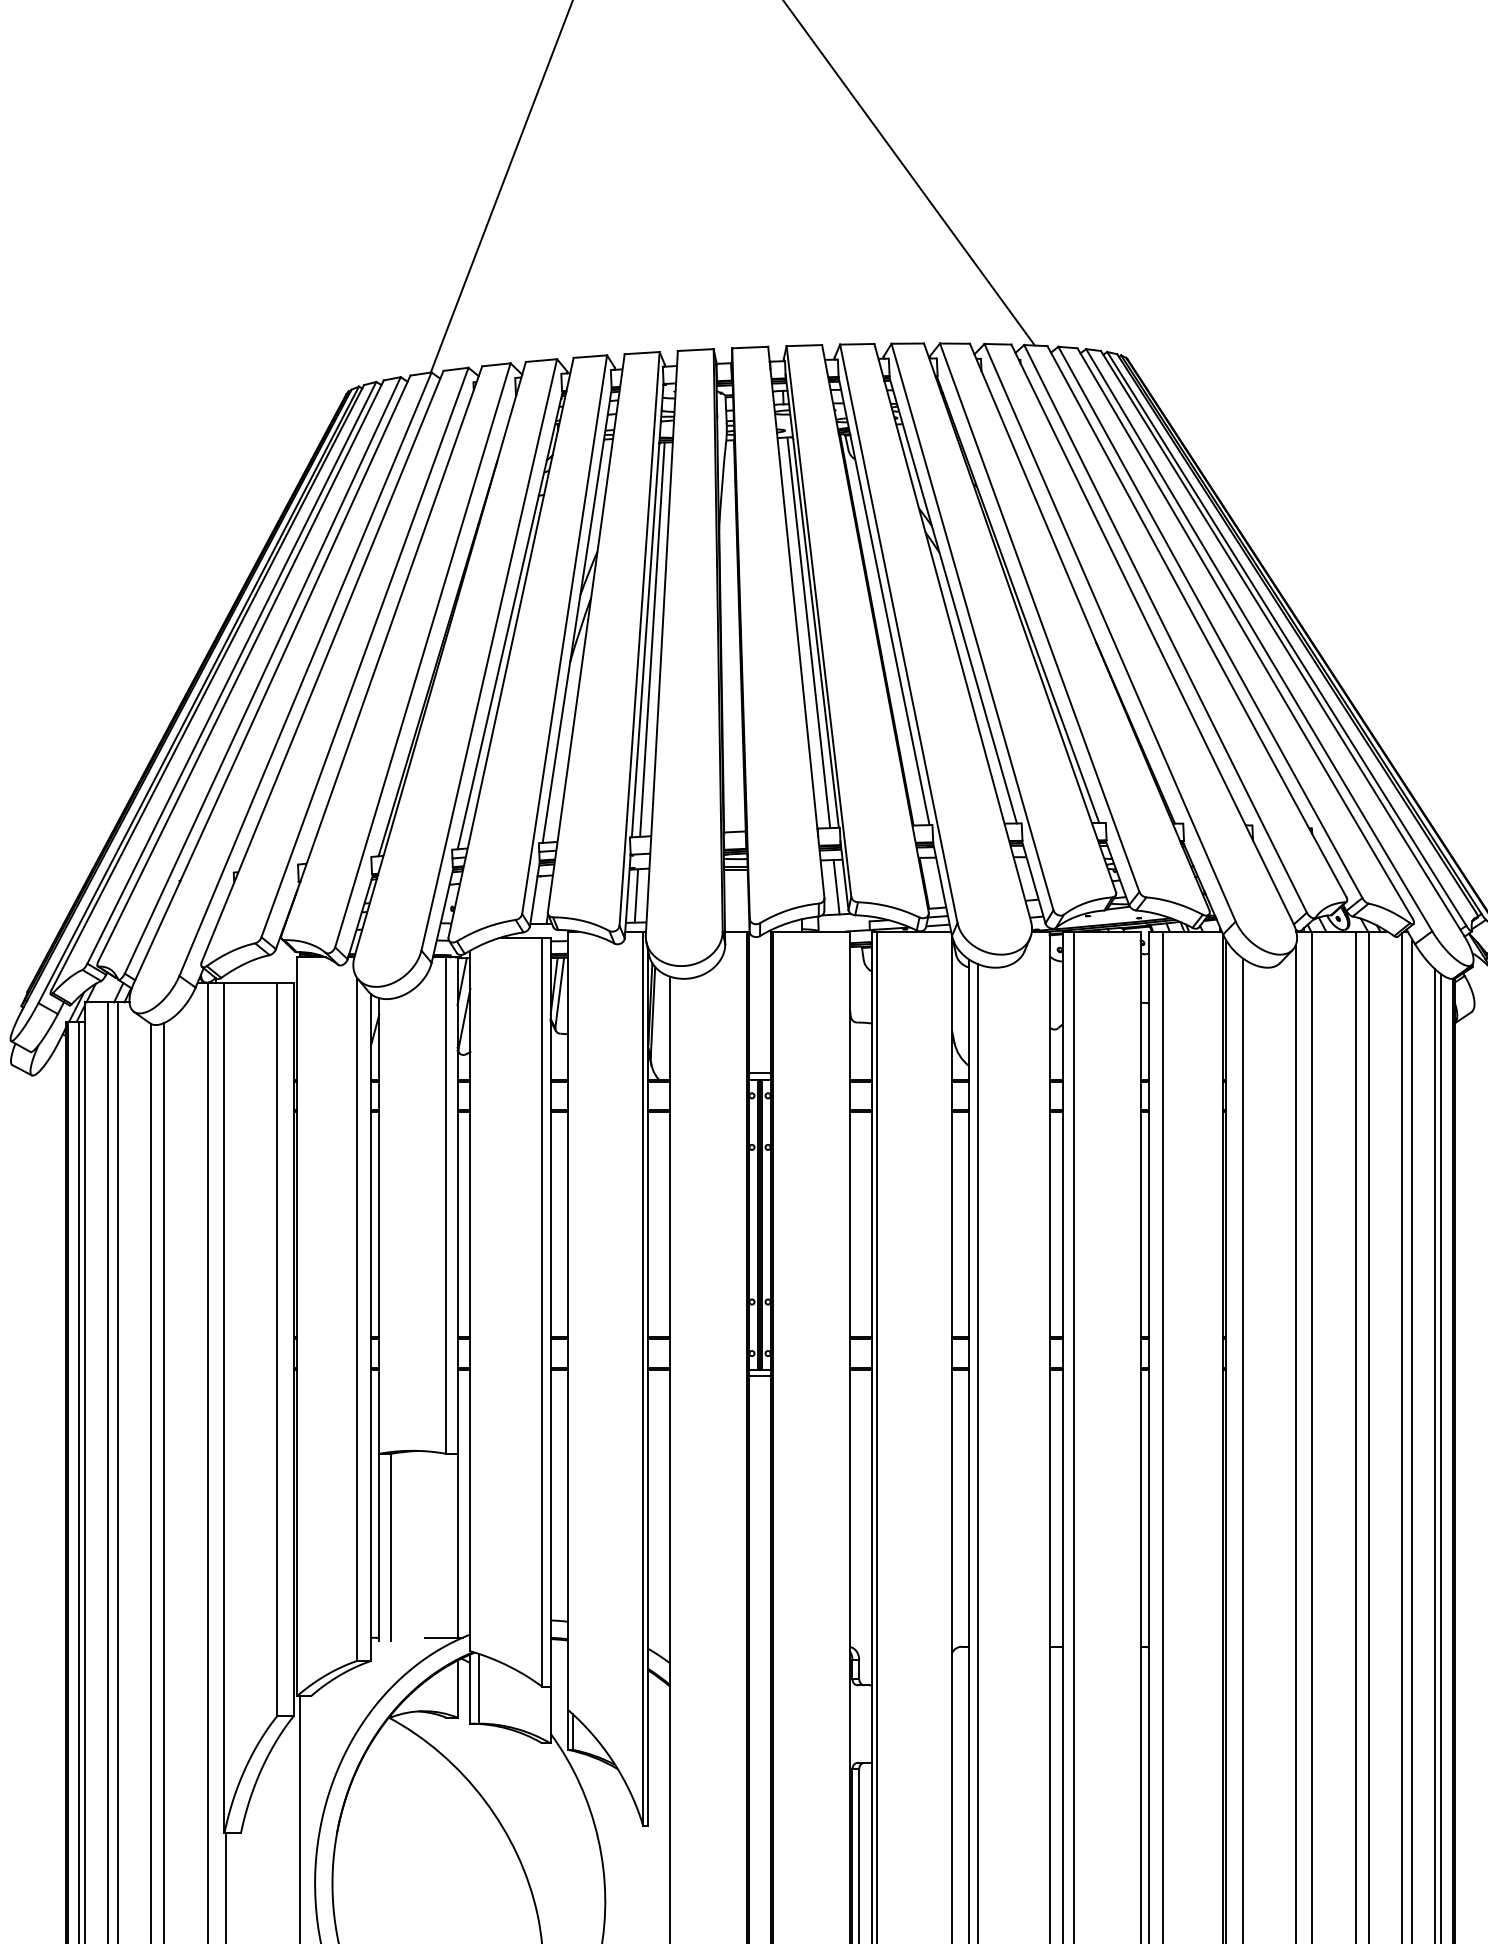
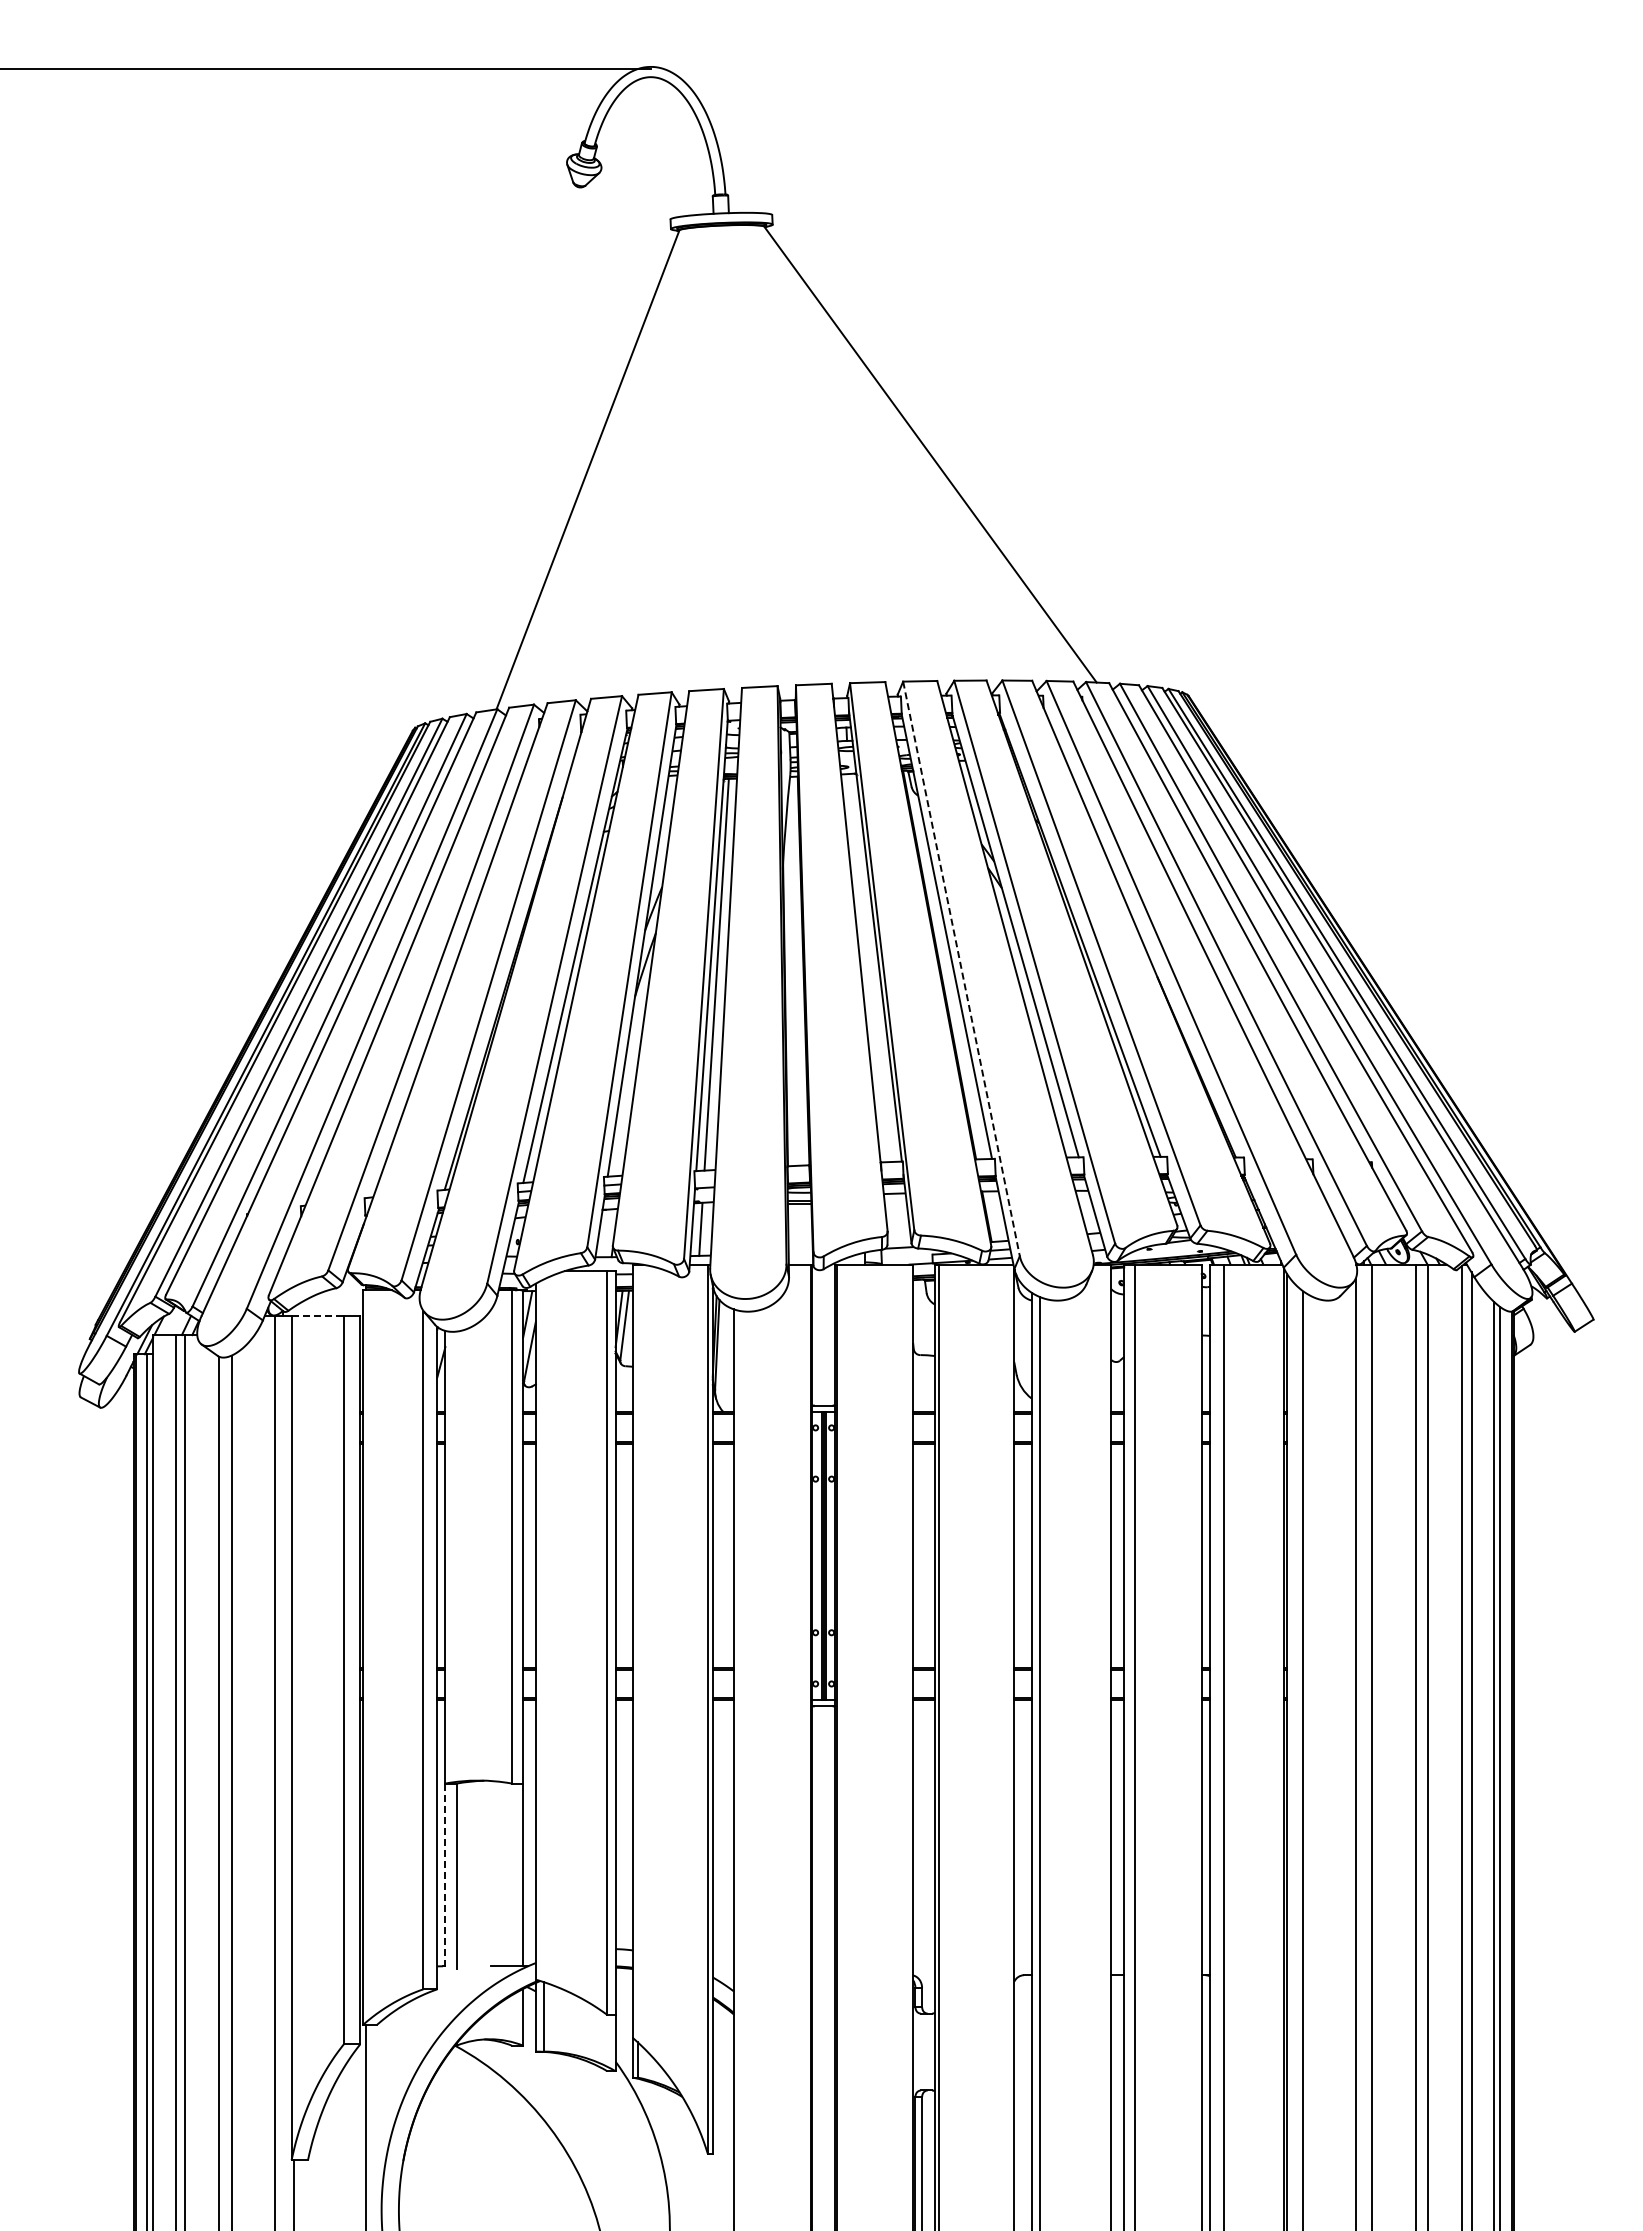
line: (808, 632) -> (871, 967), removed
line: (898, 634) -> (961, 969), solid -> dashed
line: (836, 887) -> (899, 1220), removed
line: (251, 982) -> (318, 1315), solid -> dashed
line: (379, 1547) -> (445, 1876), solid -> dashed

